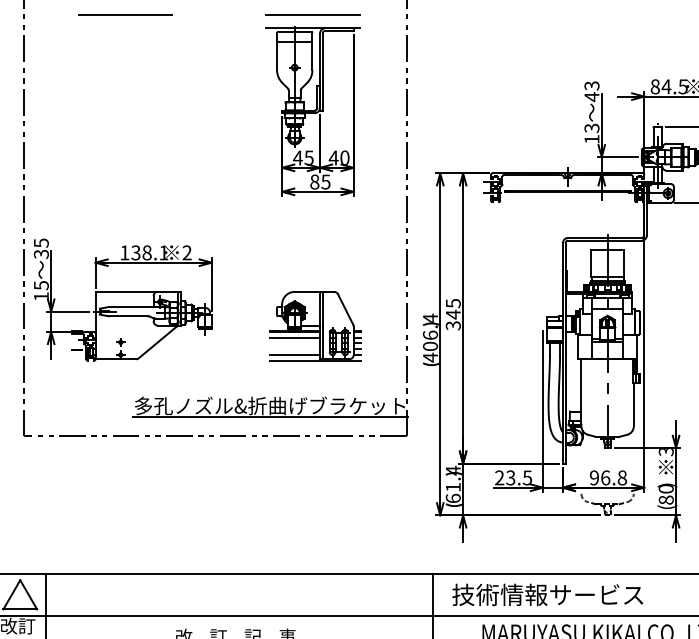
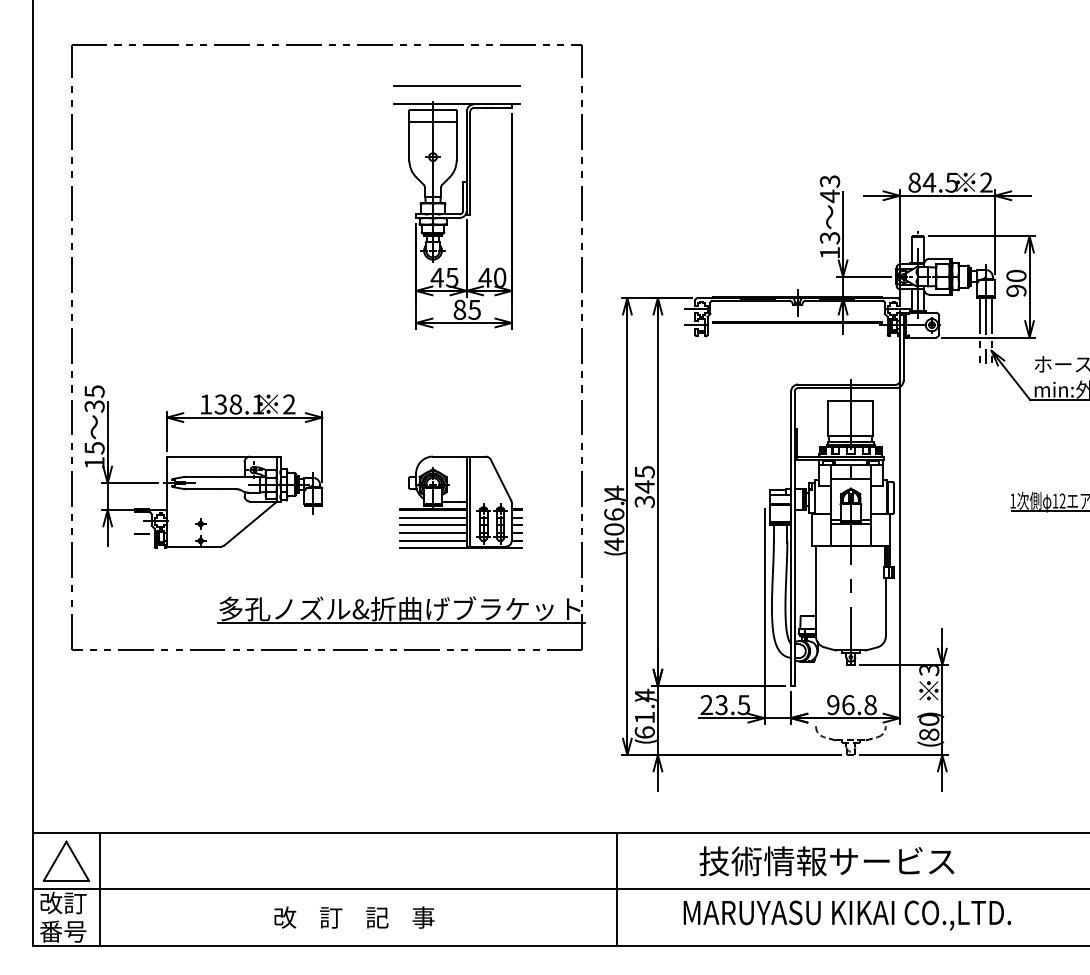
line: (125, 14) -> (206, 85), removed
line: (294, 342) -> (432, 524), added
line: (294, 349) -> (432, 533), added
text: (547, 595) -> (826, 861), moved

